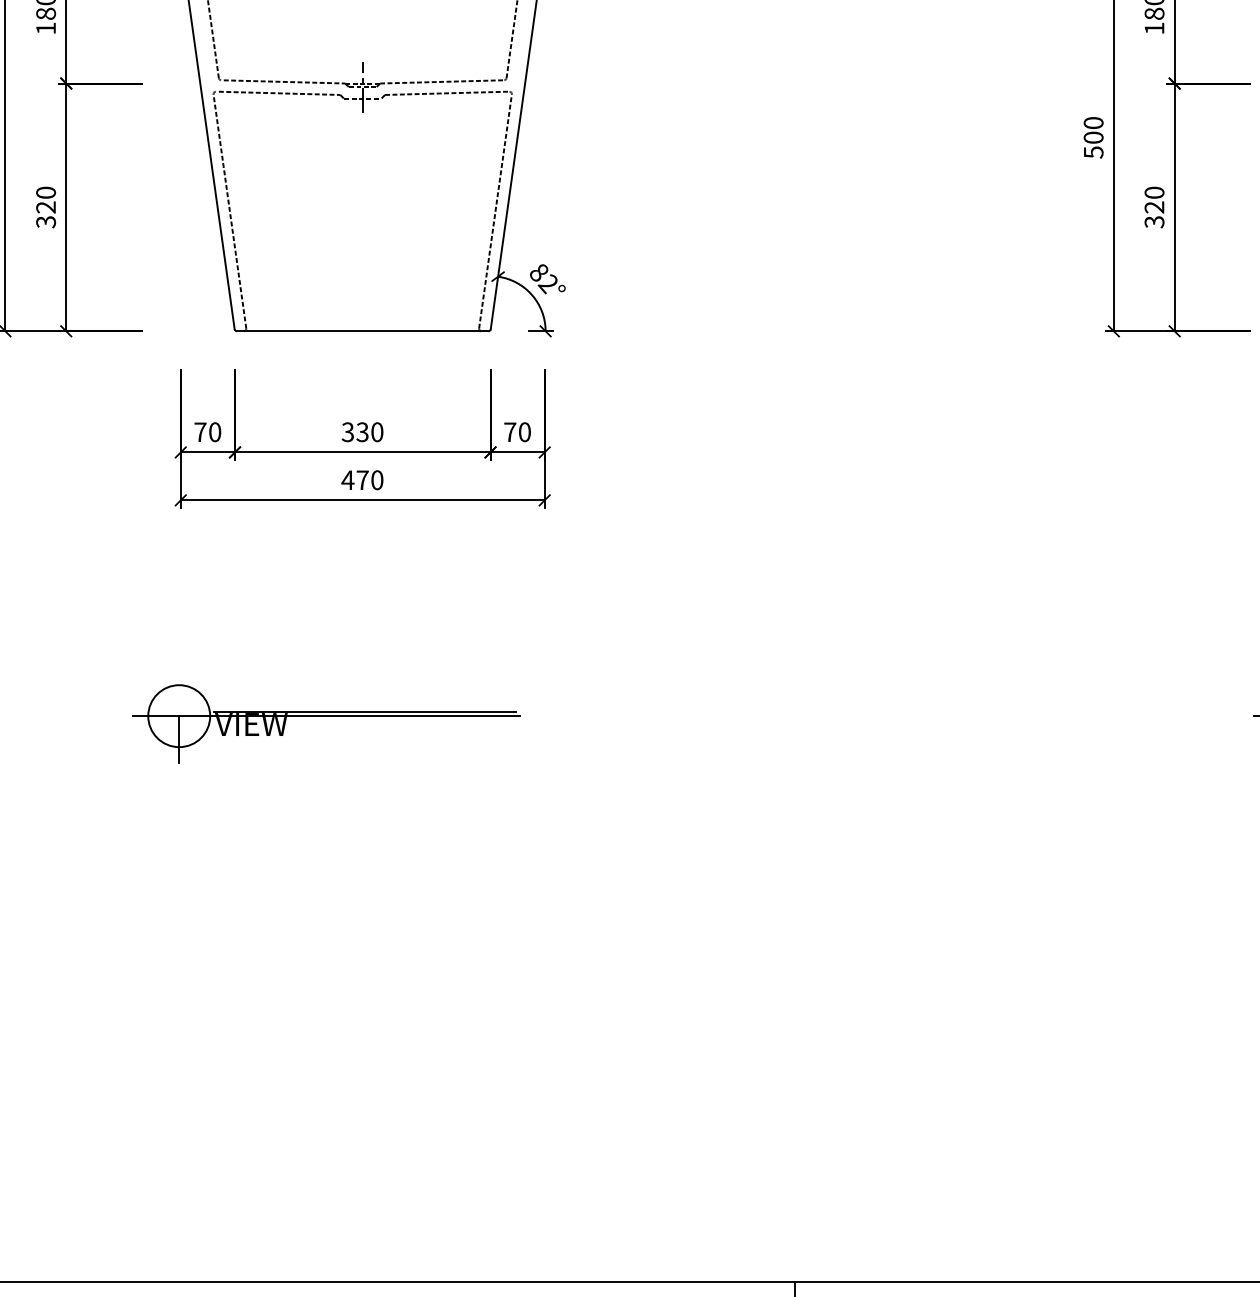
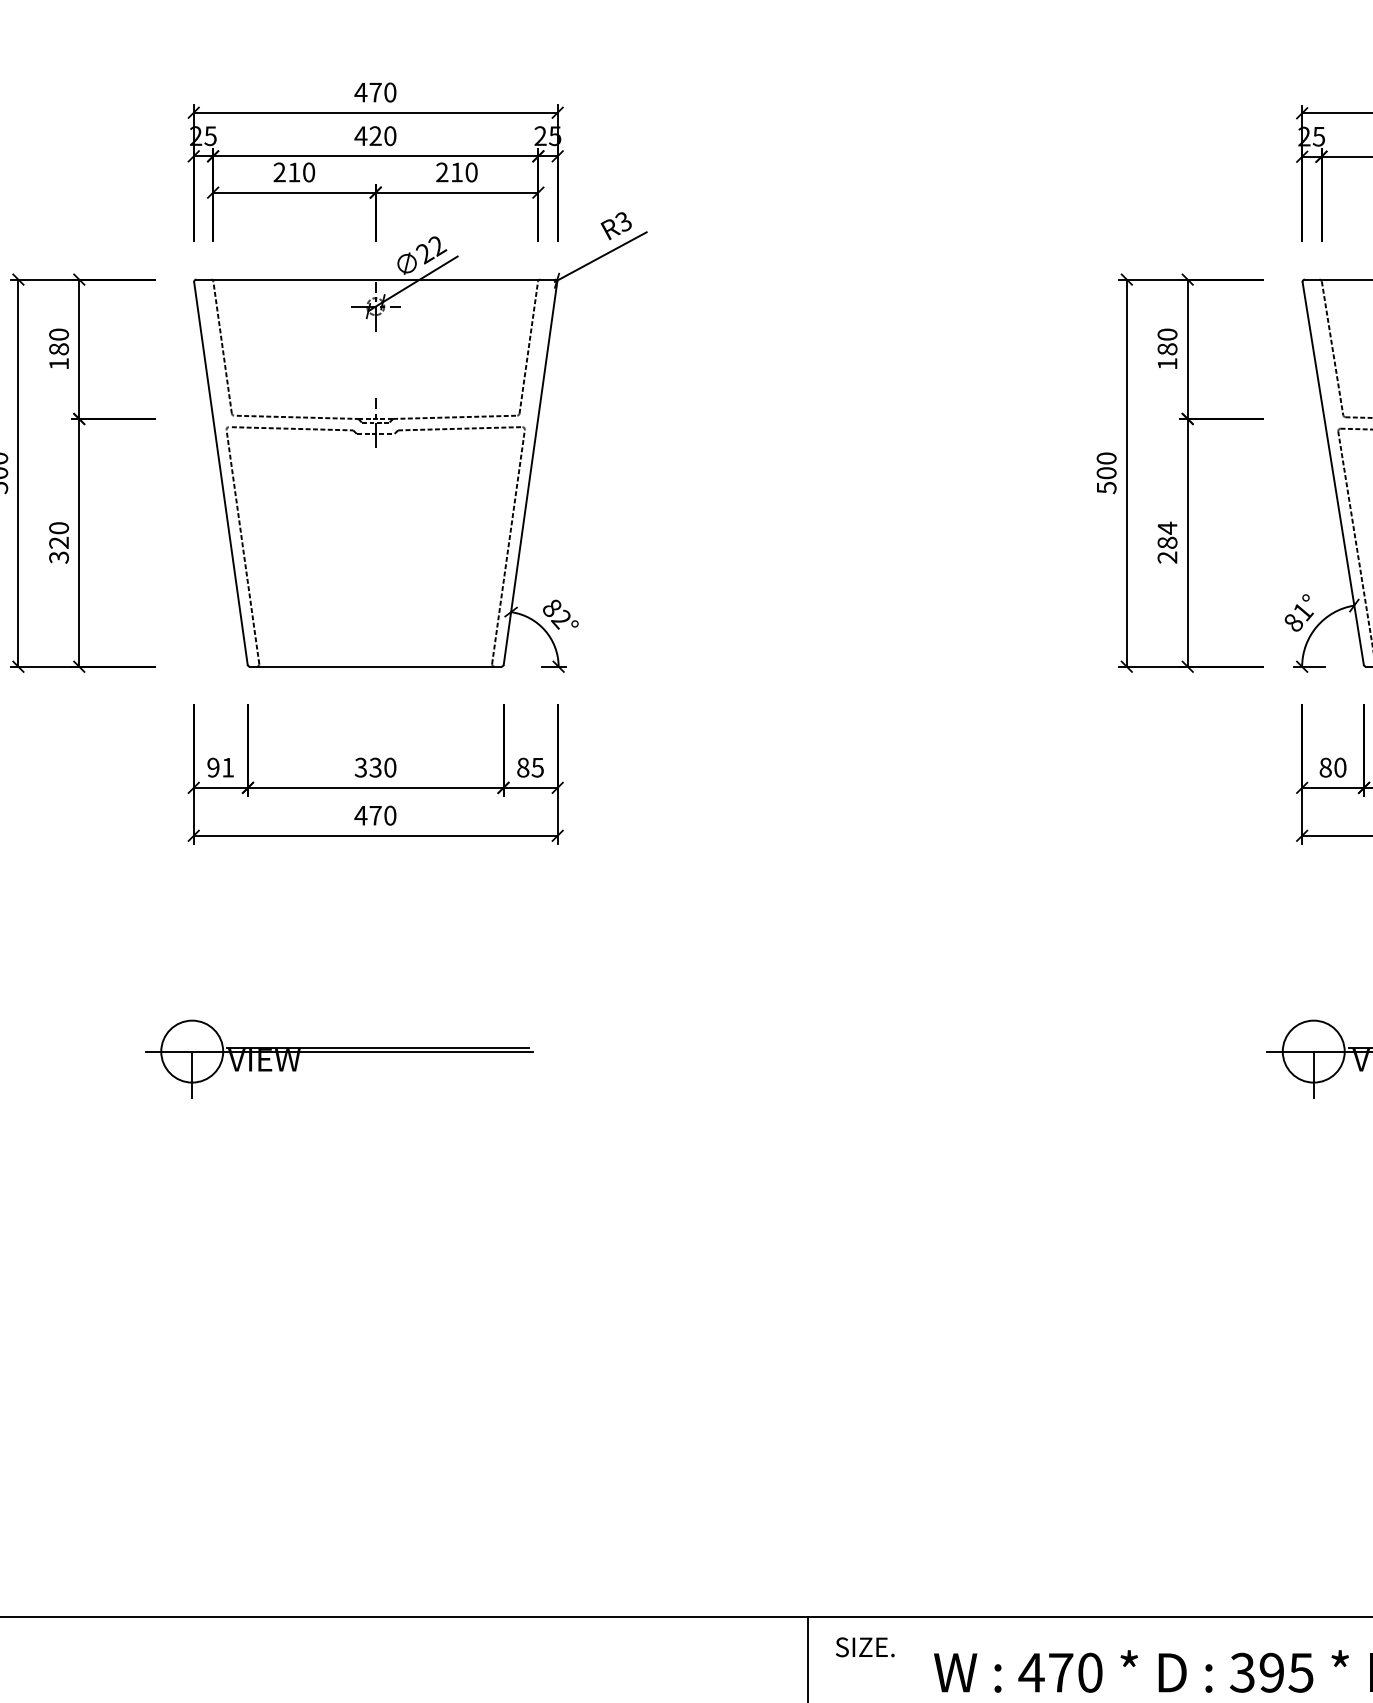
text: (1154, 207) -> (1167, 542), 320 -> 284
text: (207, 432) -> (220, 767), 70 -> 91
text: (517, 432) -> (530, 767), 70 -> 85

